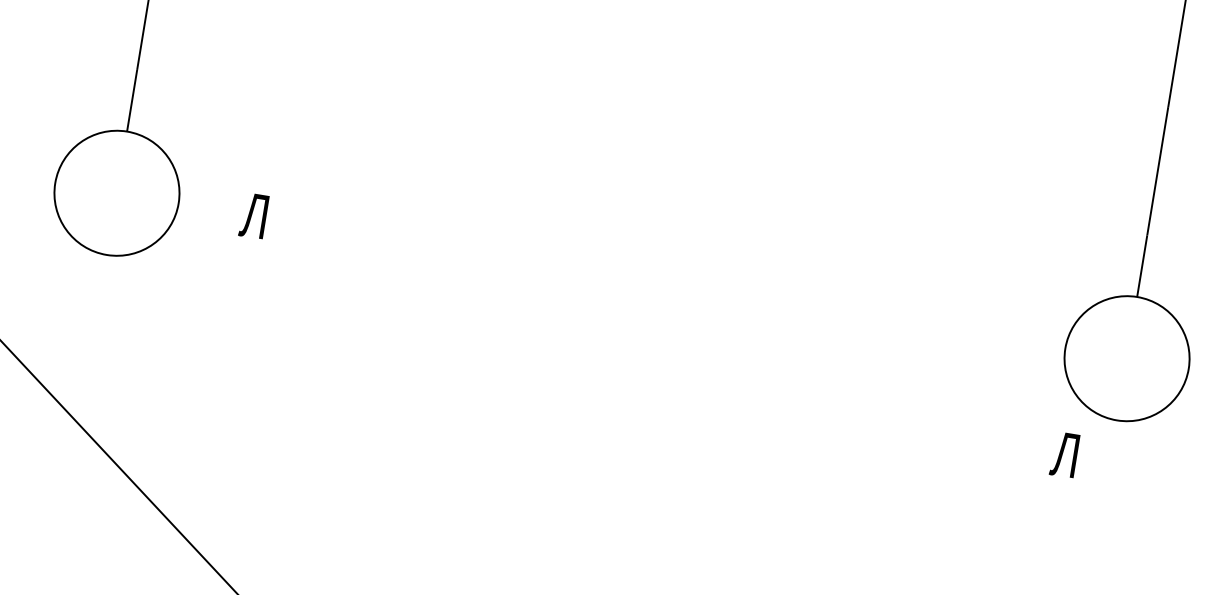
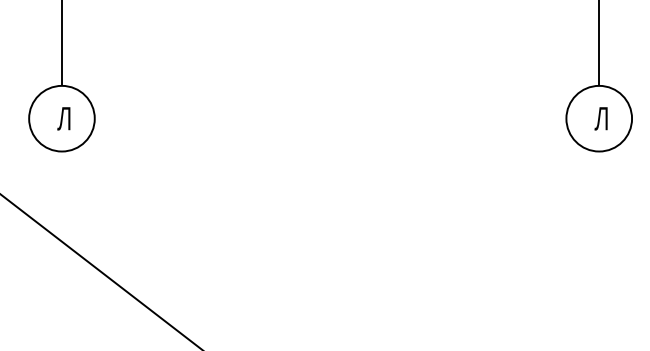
text: (253, 215) -> (63, 118), moved
text: (1063, 454) -> (600, 118), moved

